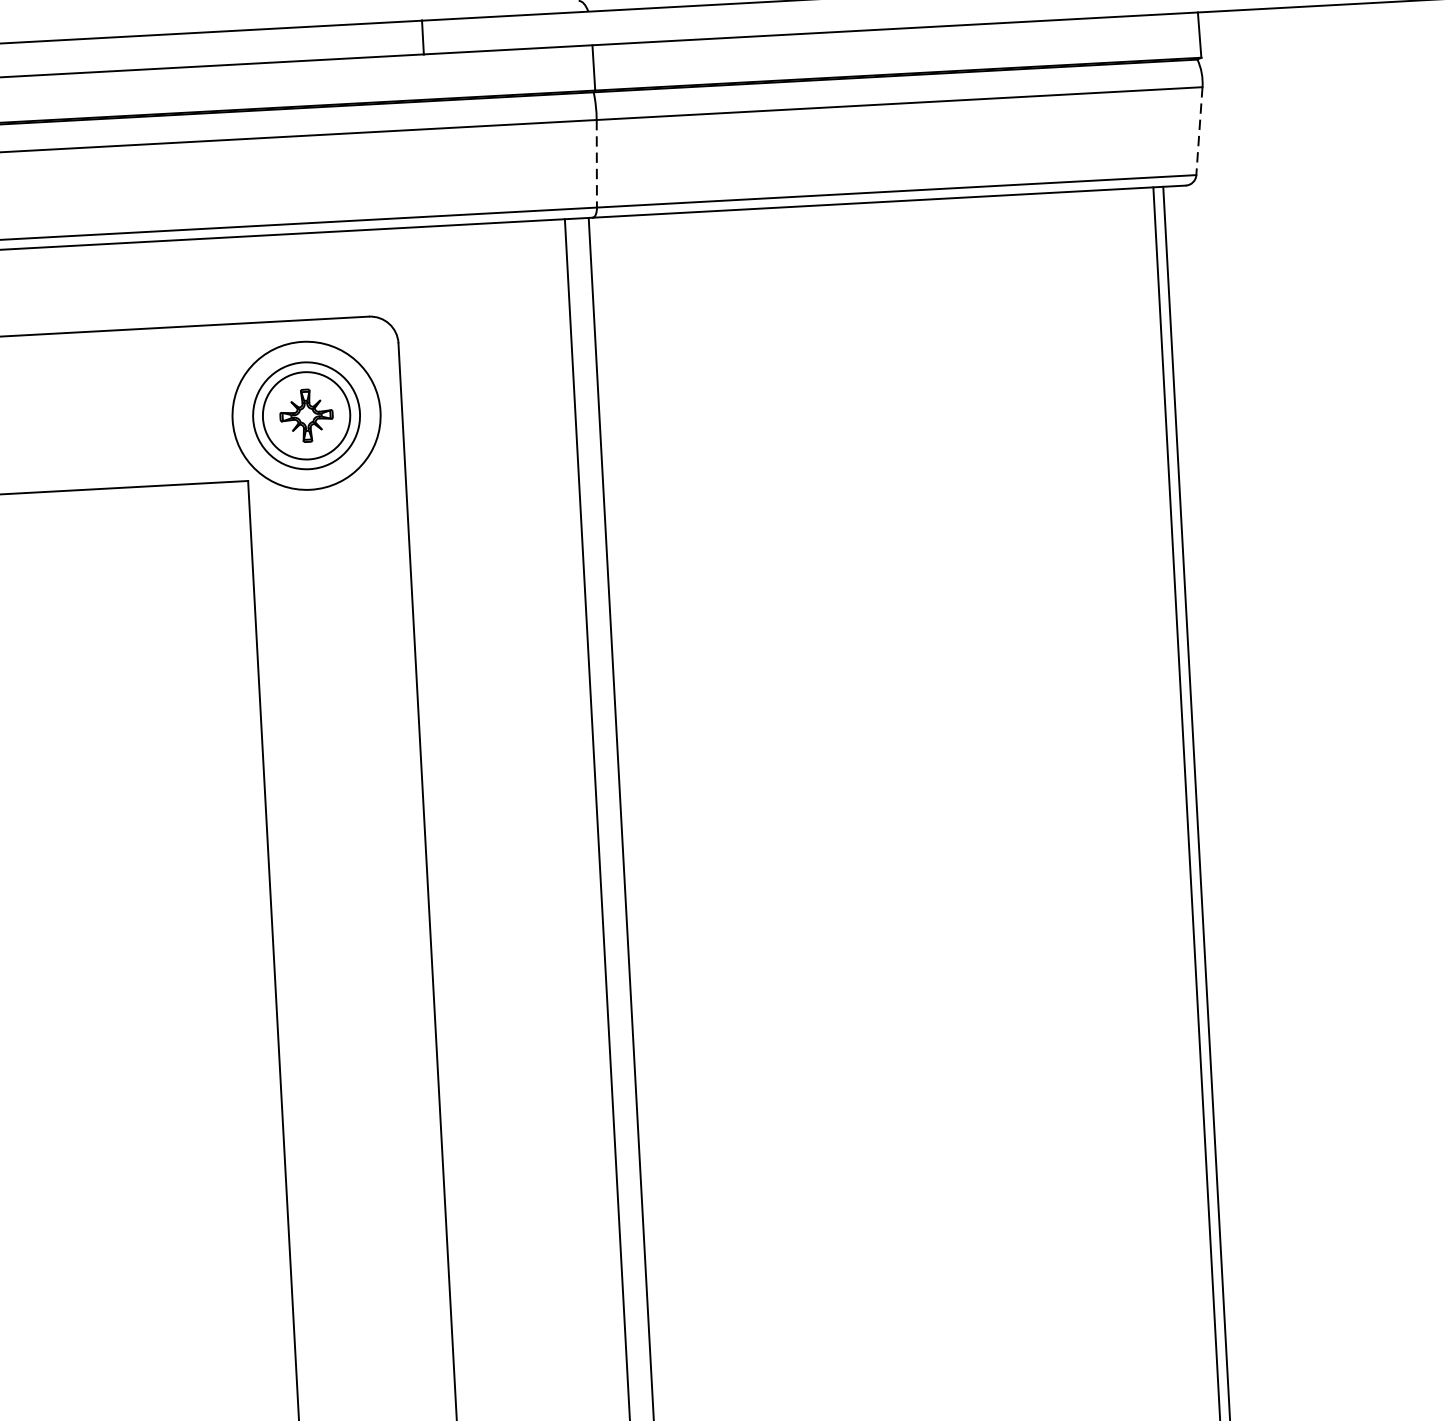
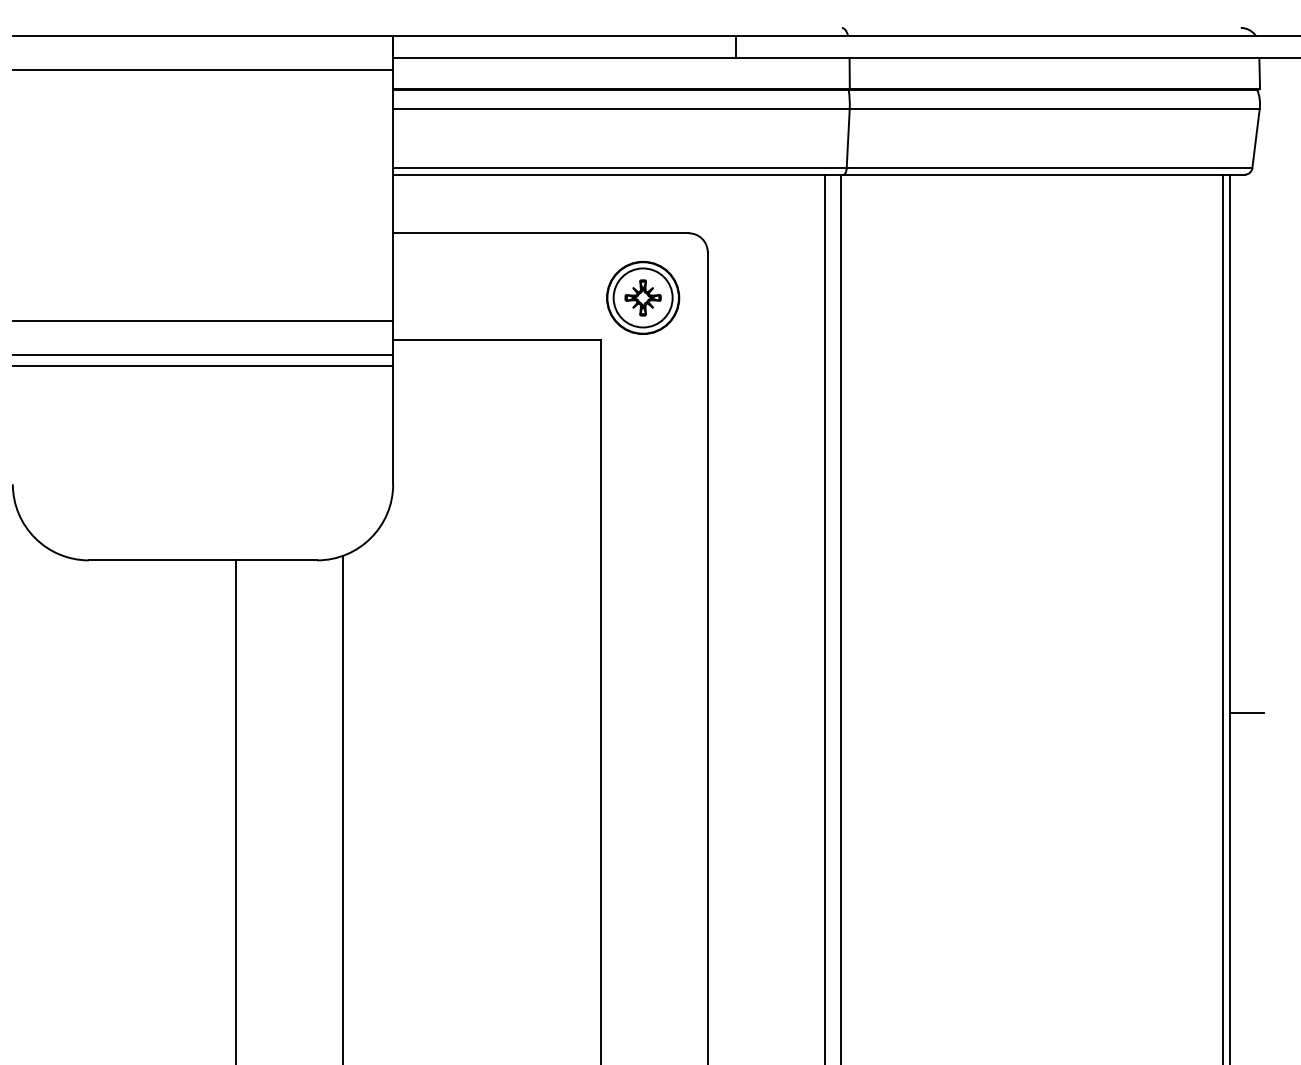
line: (1200, 131) -> (1256, 138), dashed -> solid
line: (597, 163) -> (848, 138), dashed -> solid
circle: (305, 415) -> (642, 297), size x0.71
line: (1231, 980) -> (1246, 712), added

